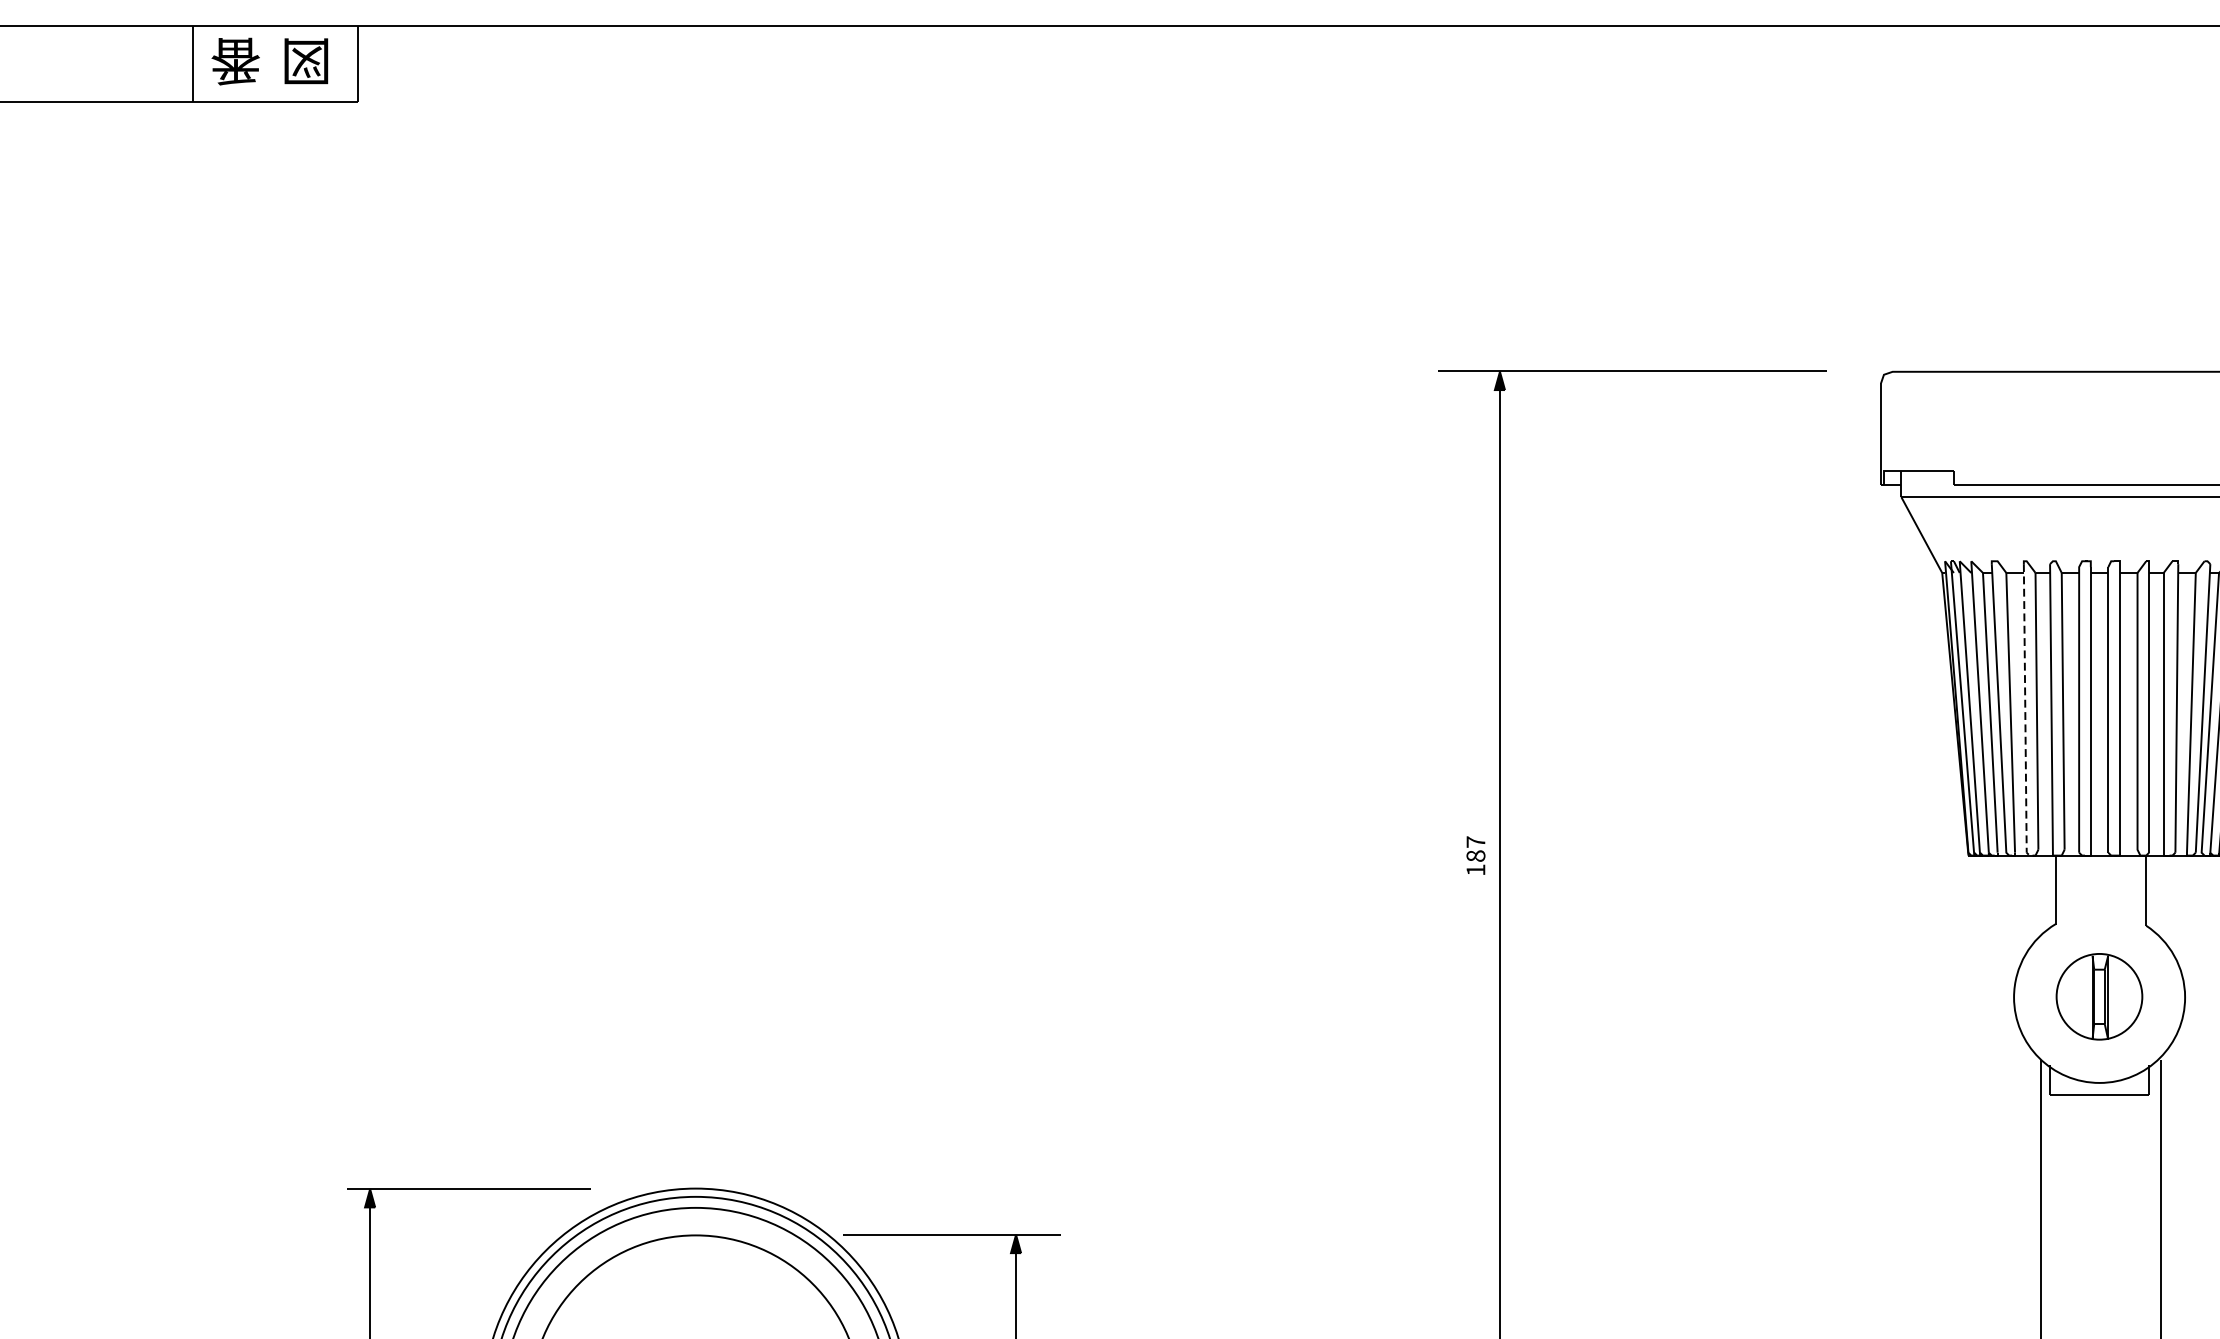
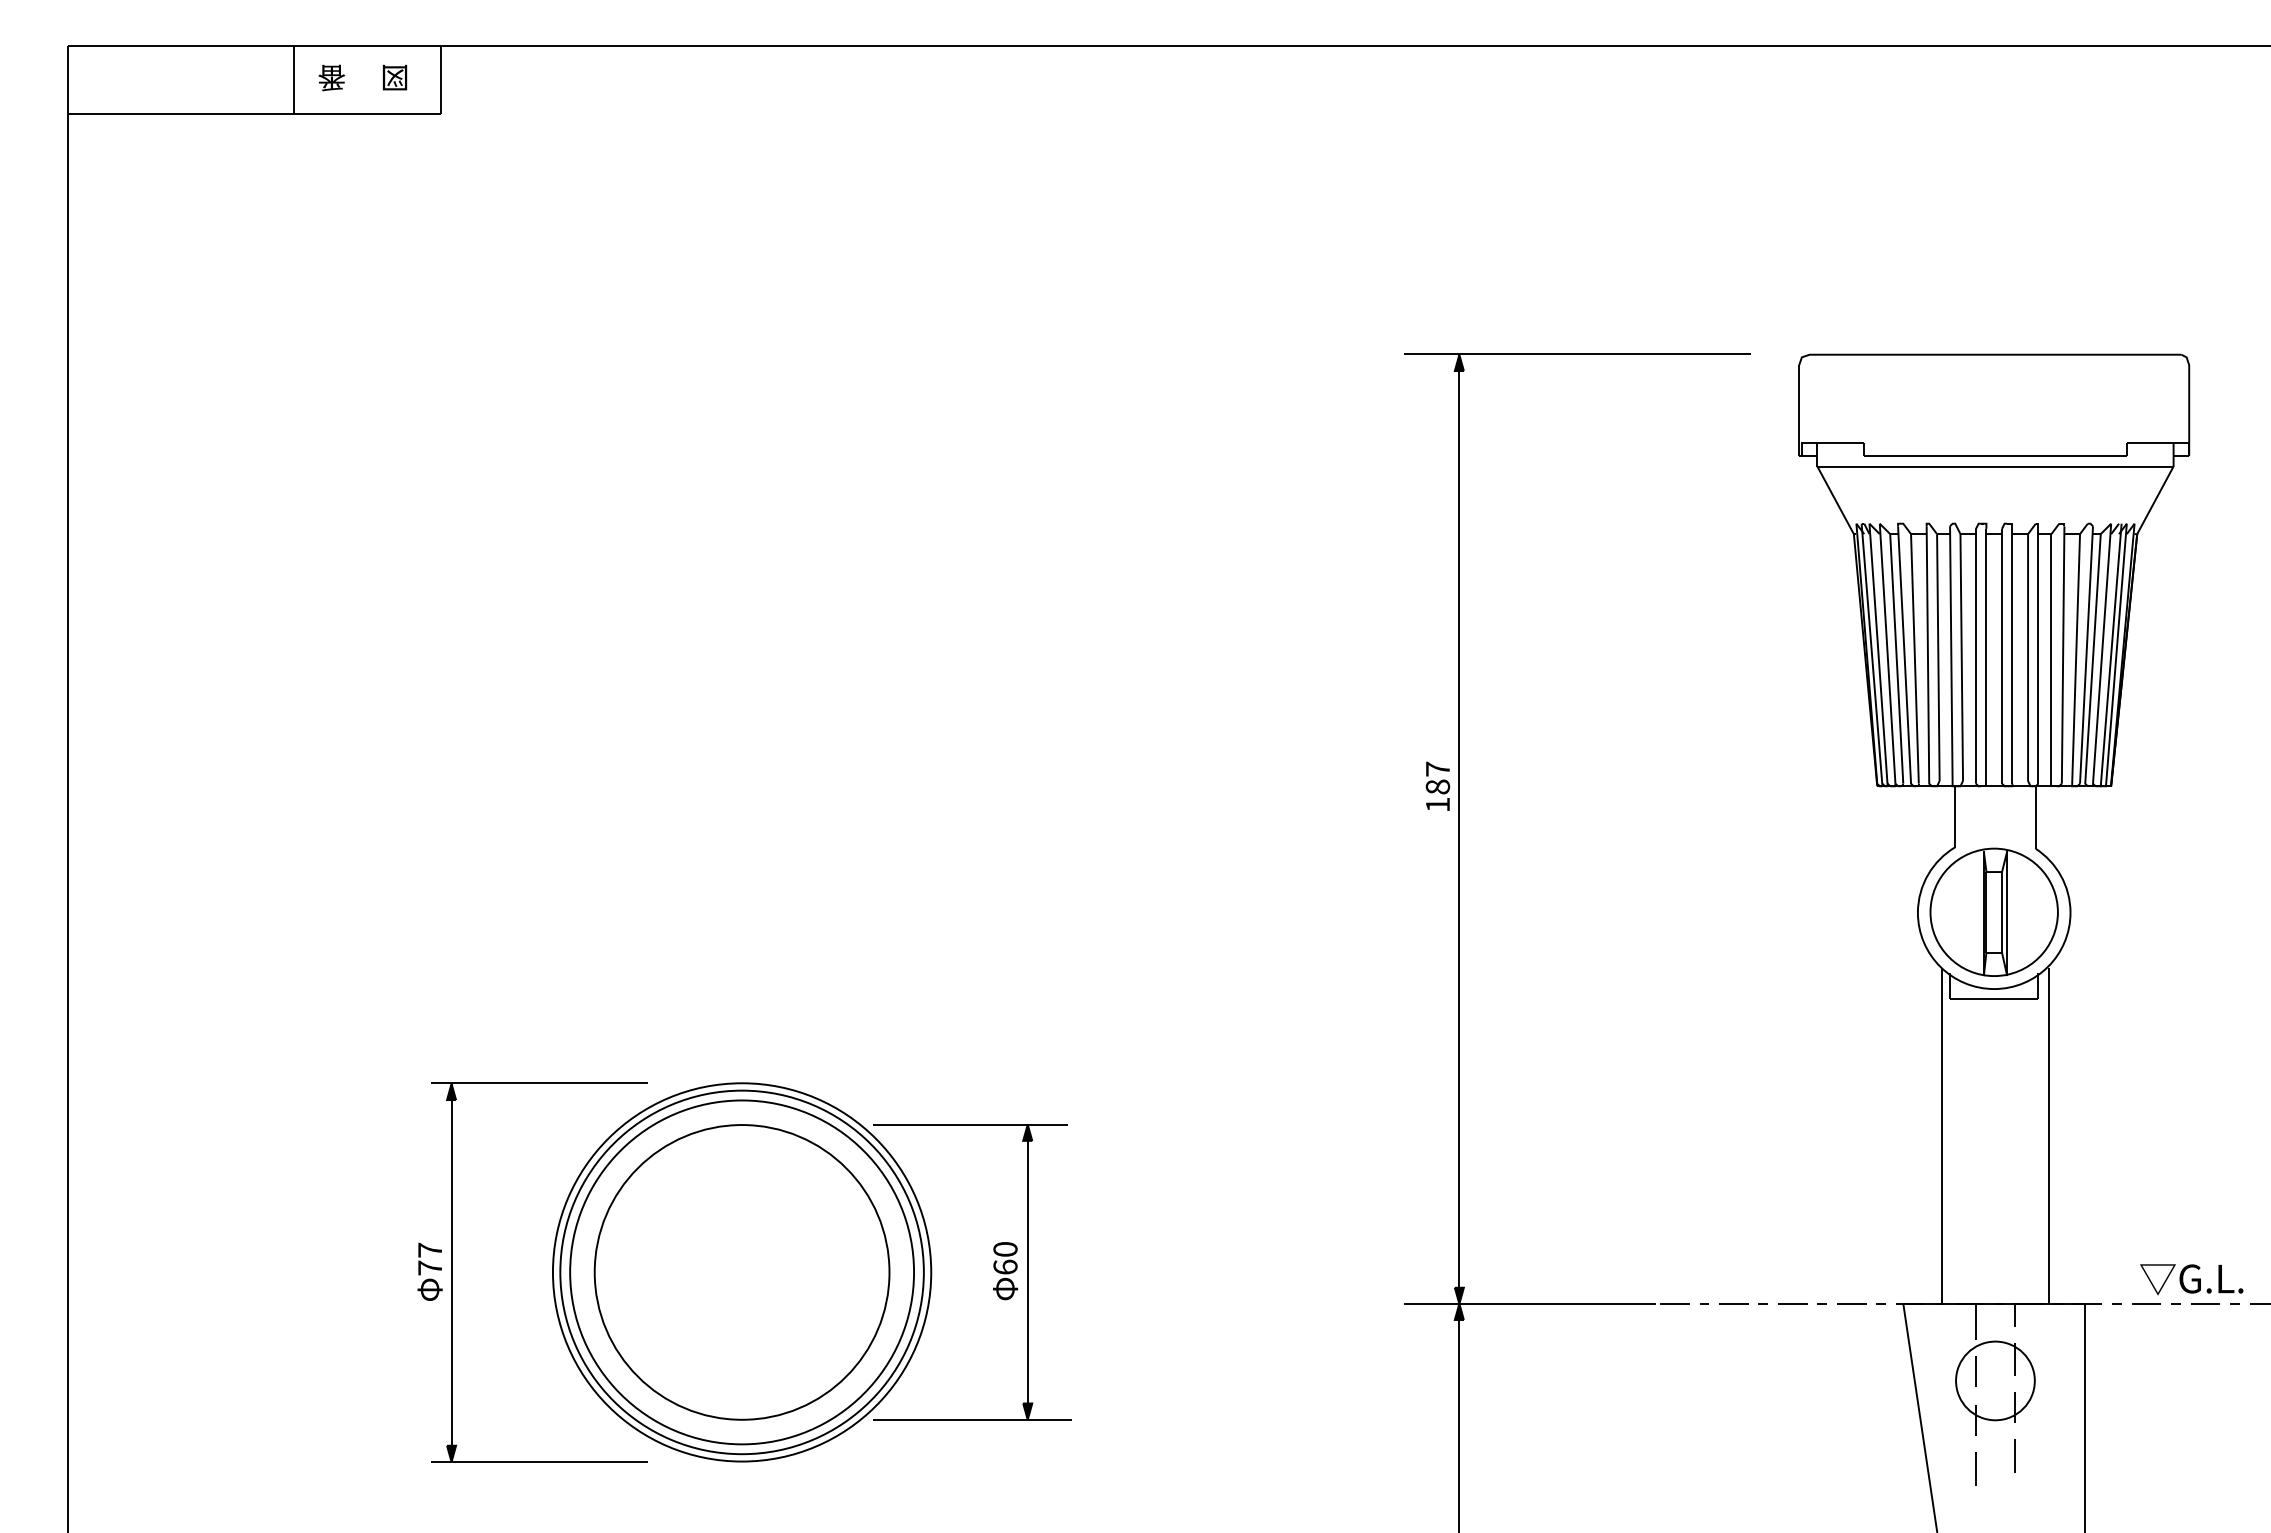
part: (235, 61) -> (331, 77), size x0.62
part: (307, 61) -> (395, 77), size x0.62
line: (2024, 713) -> (1927, 659), dashed -> solid
part: (1475, 854) -> (1437, 785), size x1.43
part: (2098, 996) -> (1993, 911), size x1.67

